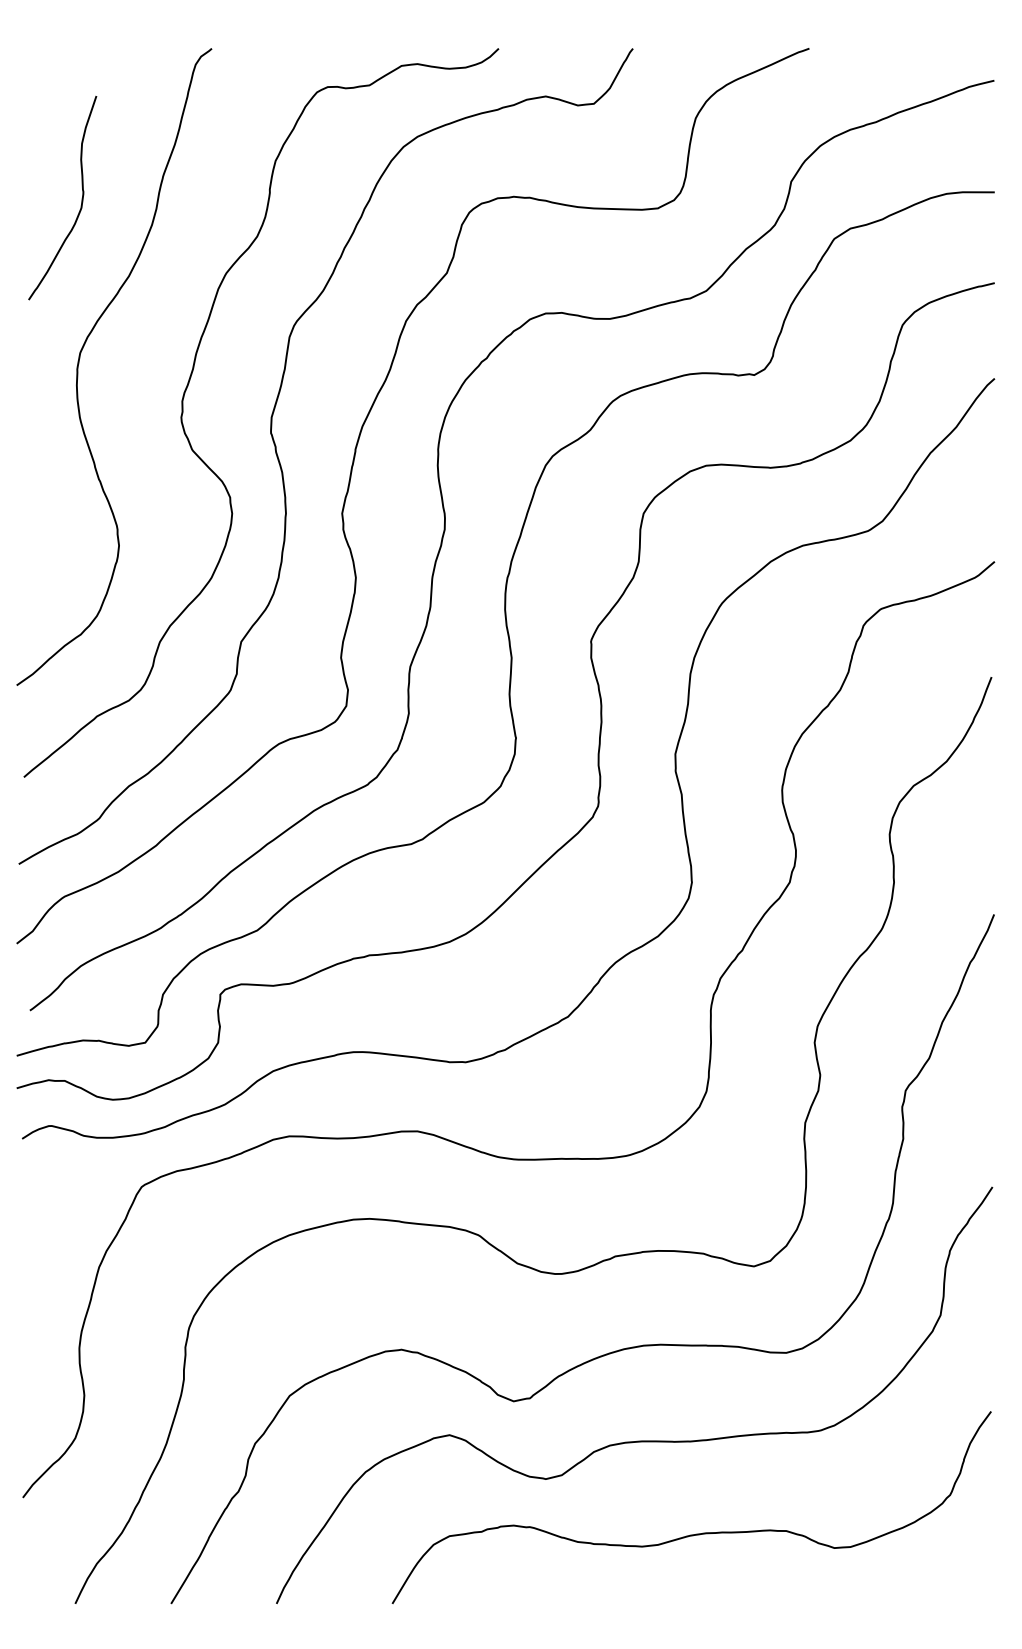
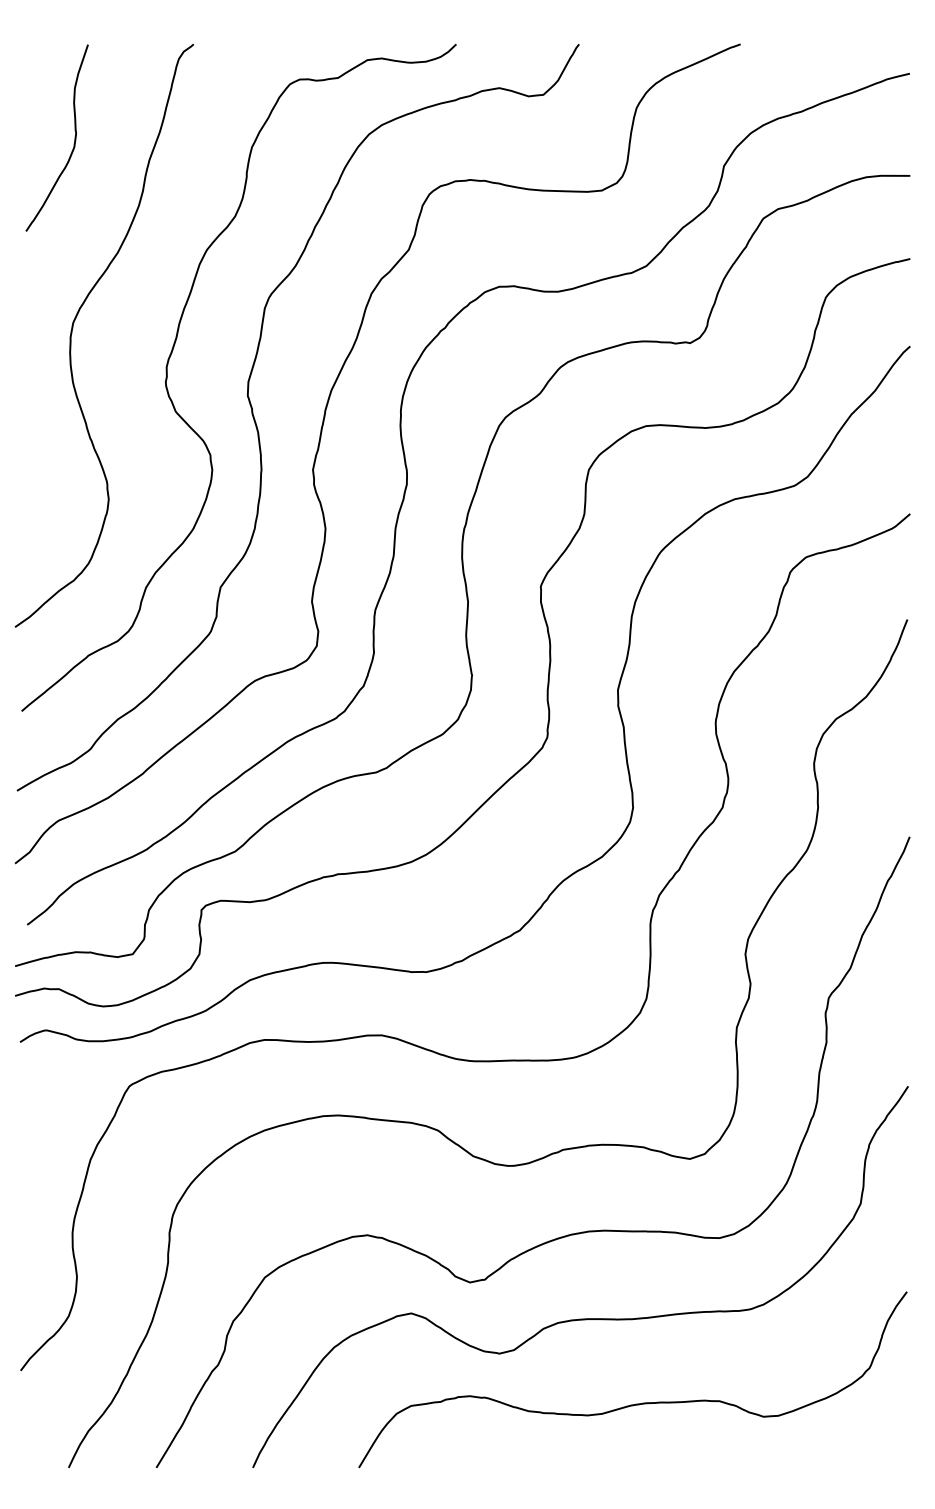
curve: (81, 198) -> (74, 138), moved

